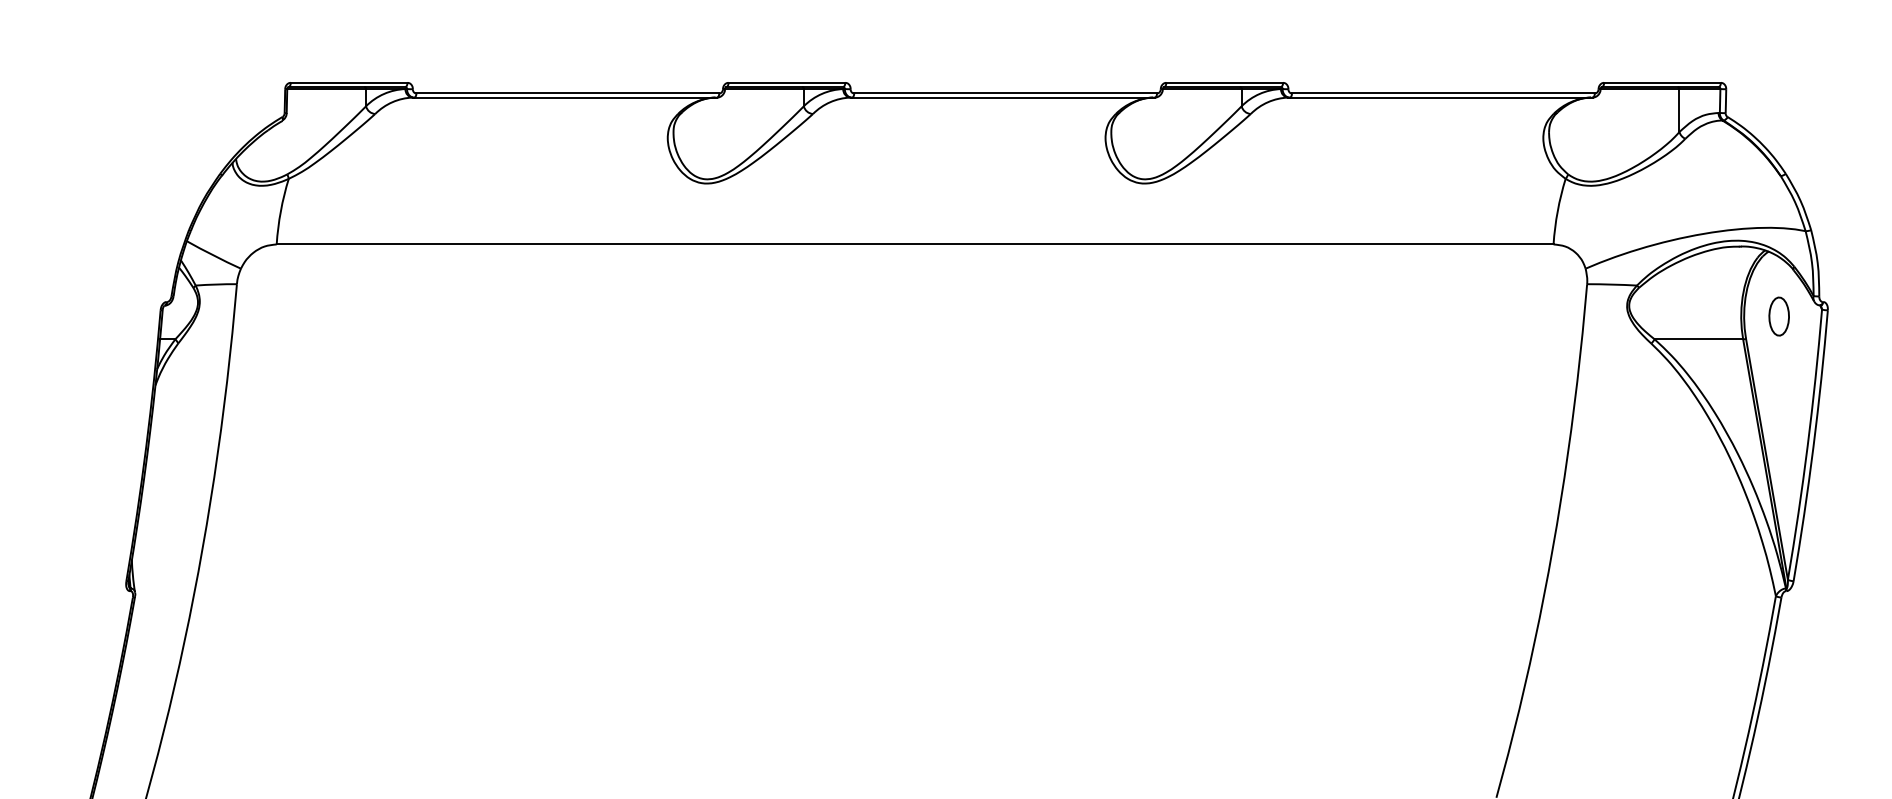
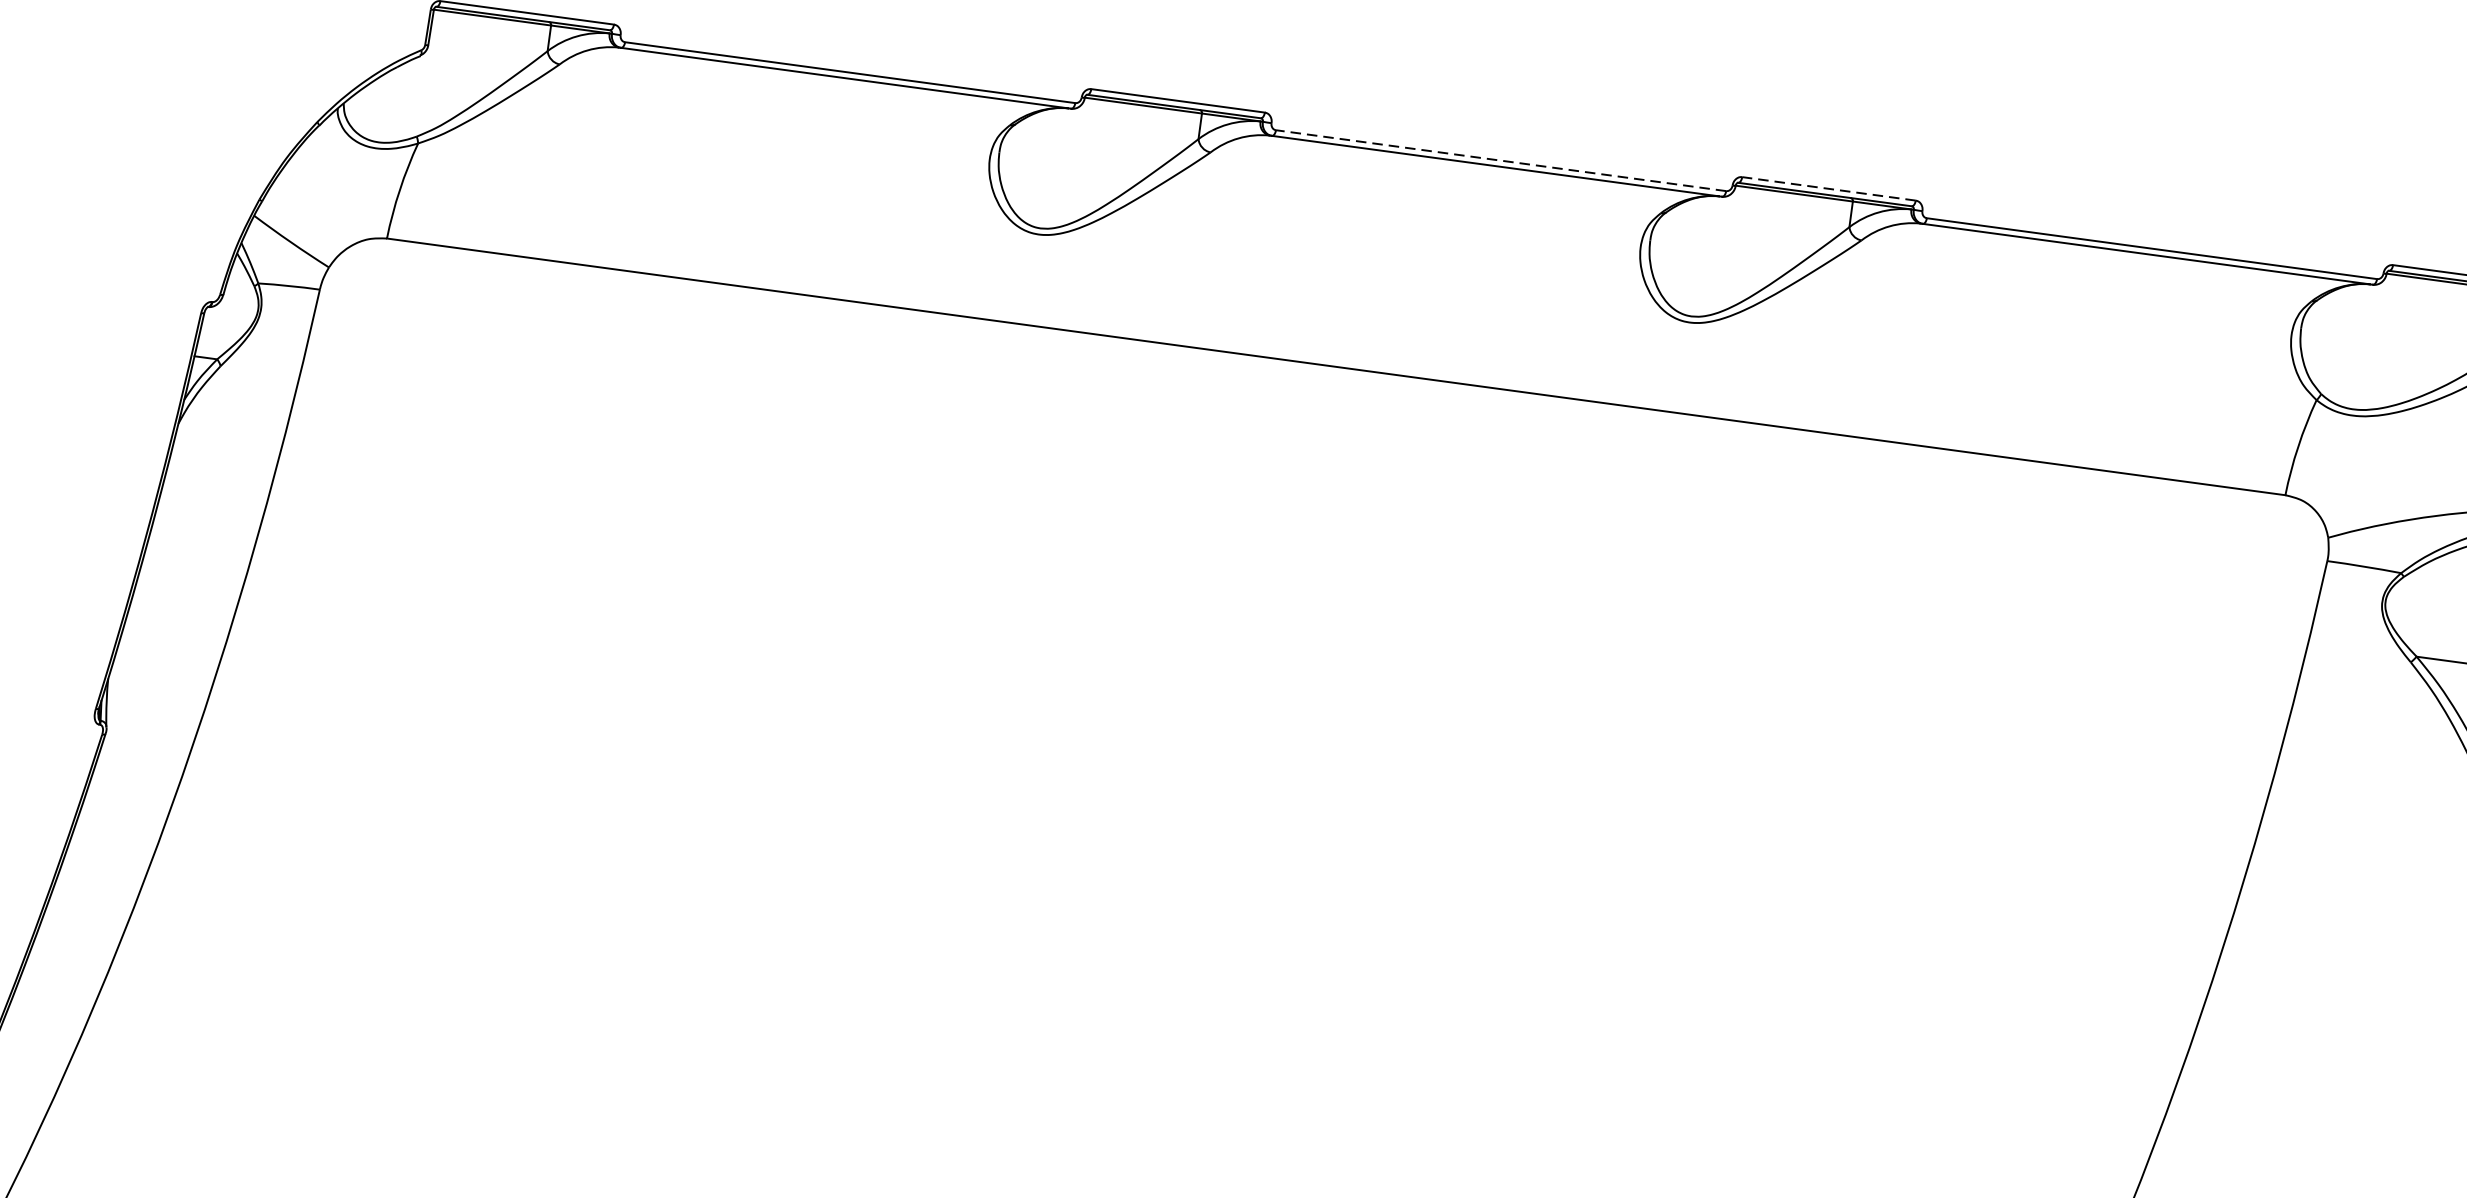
line: (1224, 82) -> (1828, 188), solid -> dashed
line: (1005, 93) -> (1500, 160), solid -> dashed

